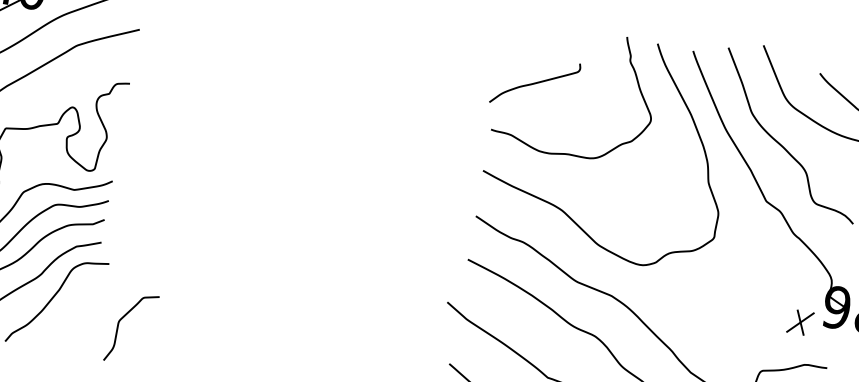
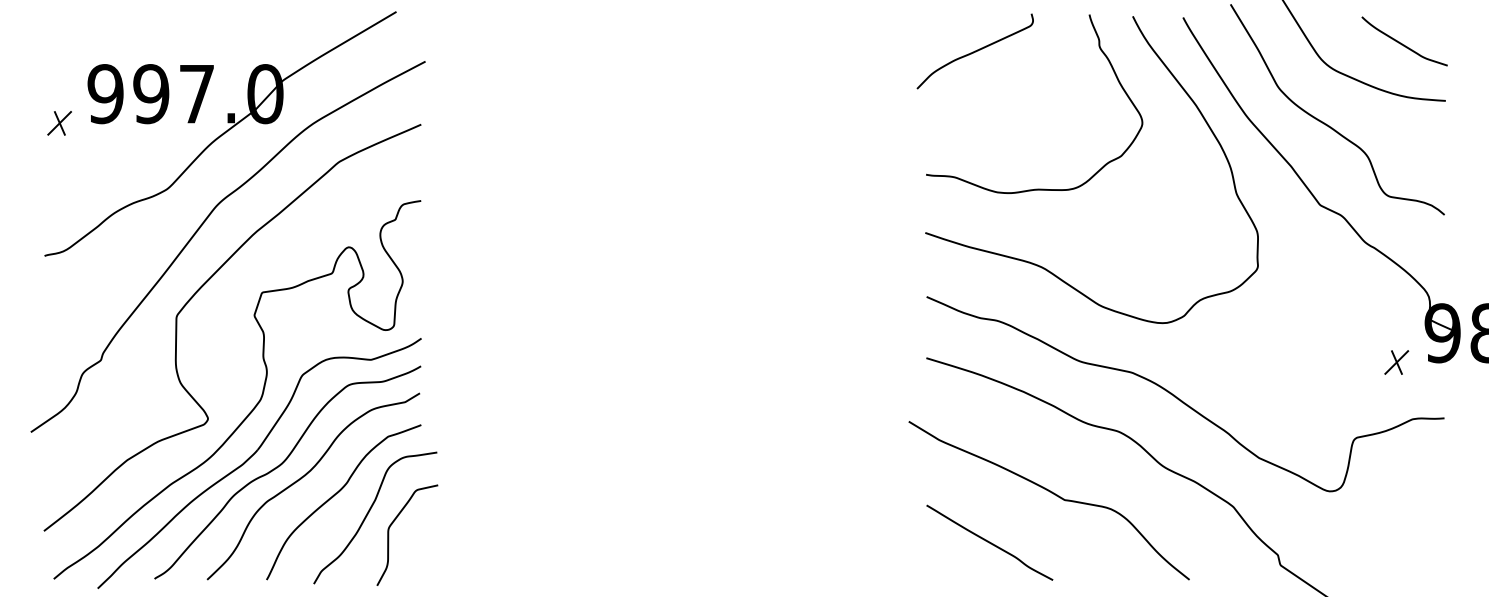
curve: (534, 83) -> (974, 51), moved
curve: (123, 318) -> (393, 523), moved
part: (800, 322) -> (1396, 362), size x0.71

